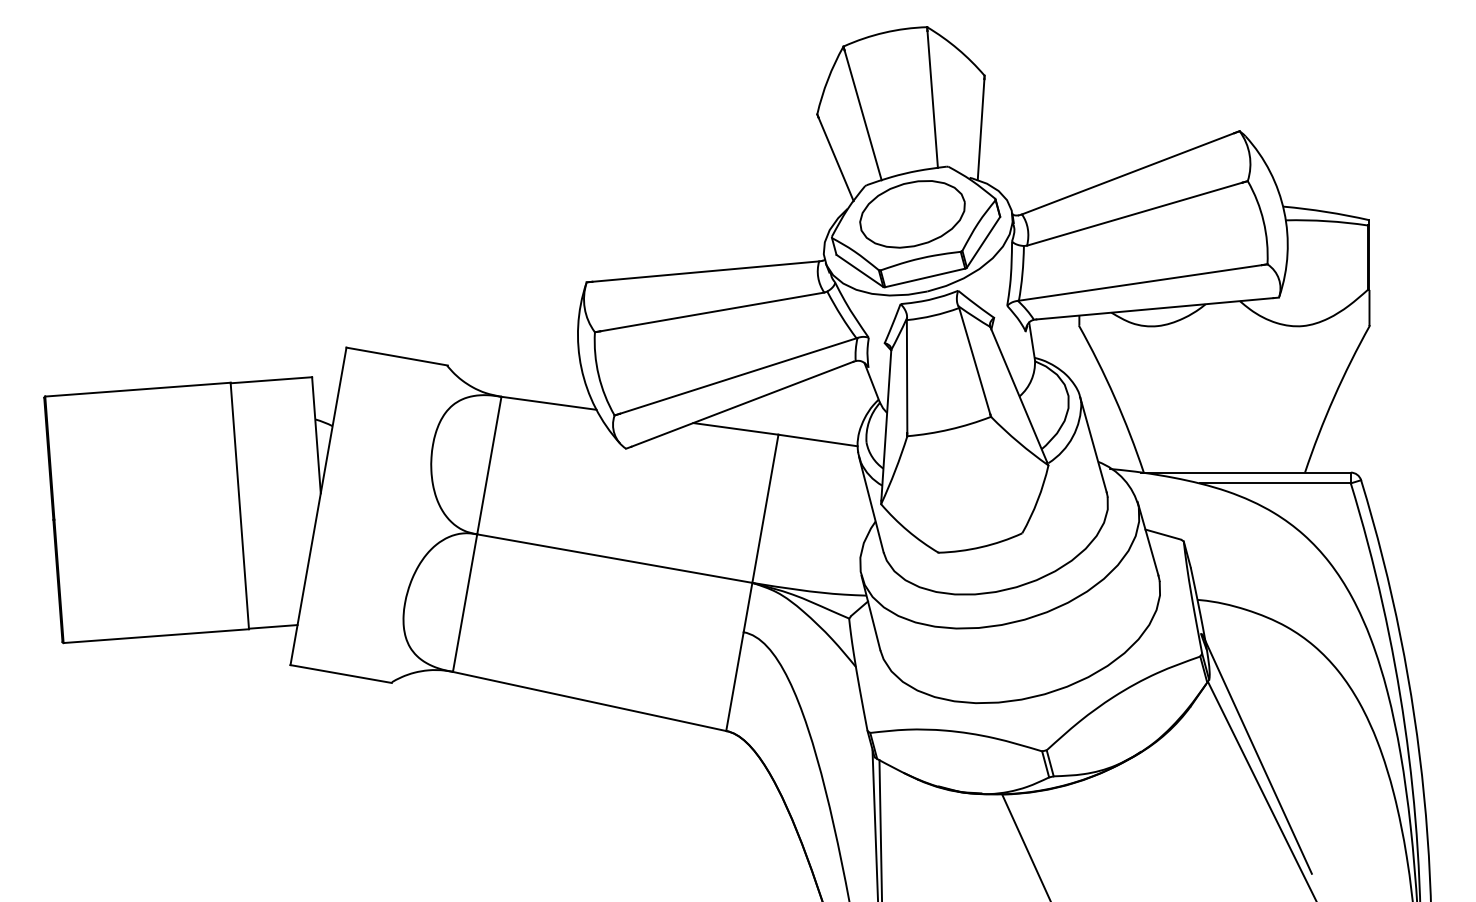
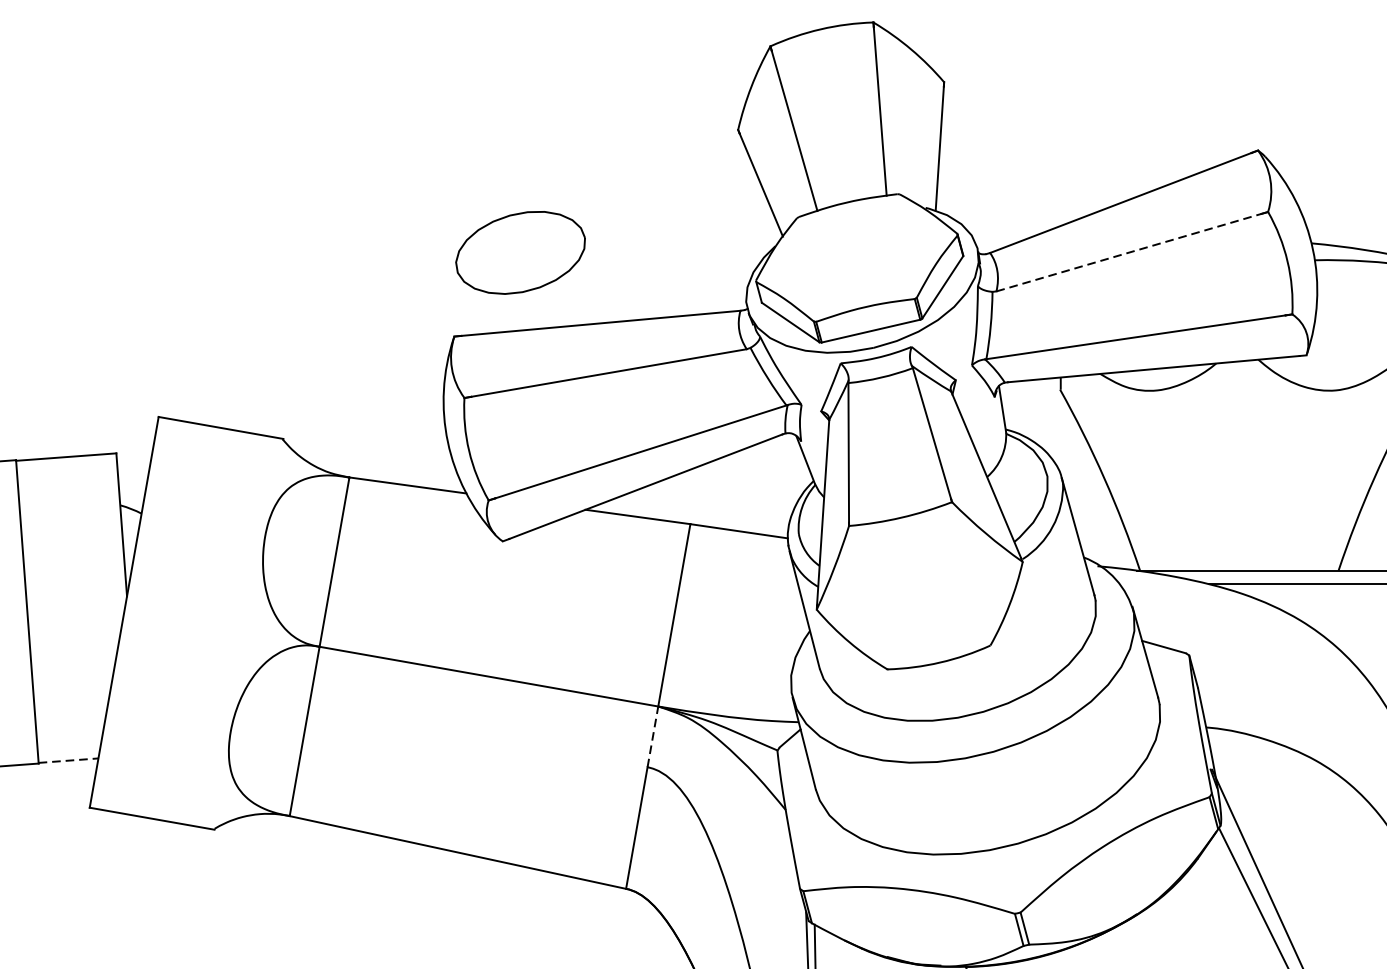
part: (912, 214) -> (520, 253), moved
line: (1135, 214) -> (1129, 253), solid -> dashed
line: (748, 607) -> (653, 736), solid -> dashed
line: (273, 626) -> (68, 760), solid -> dashed

